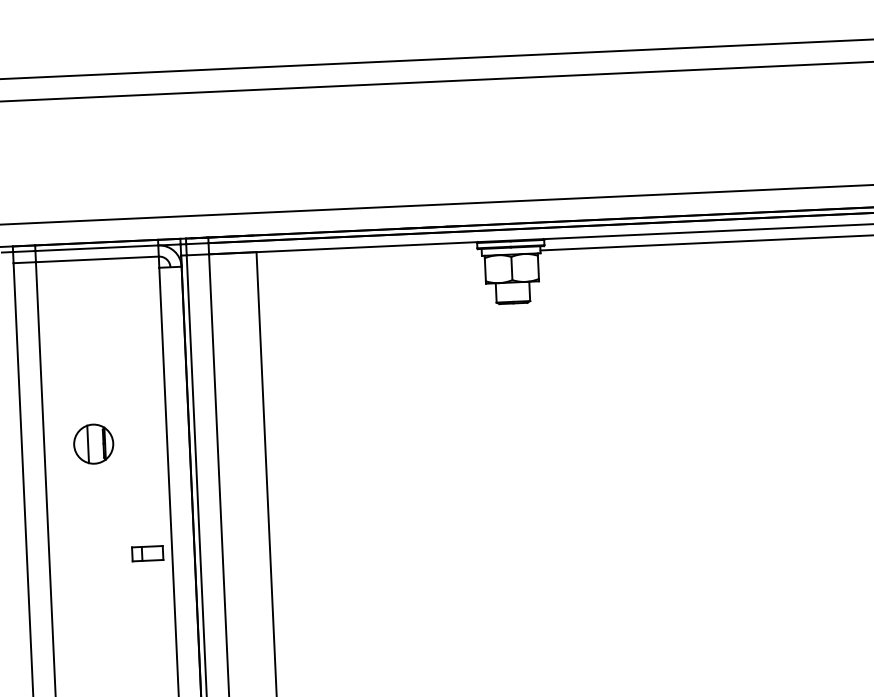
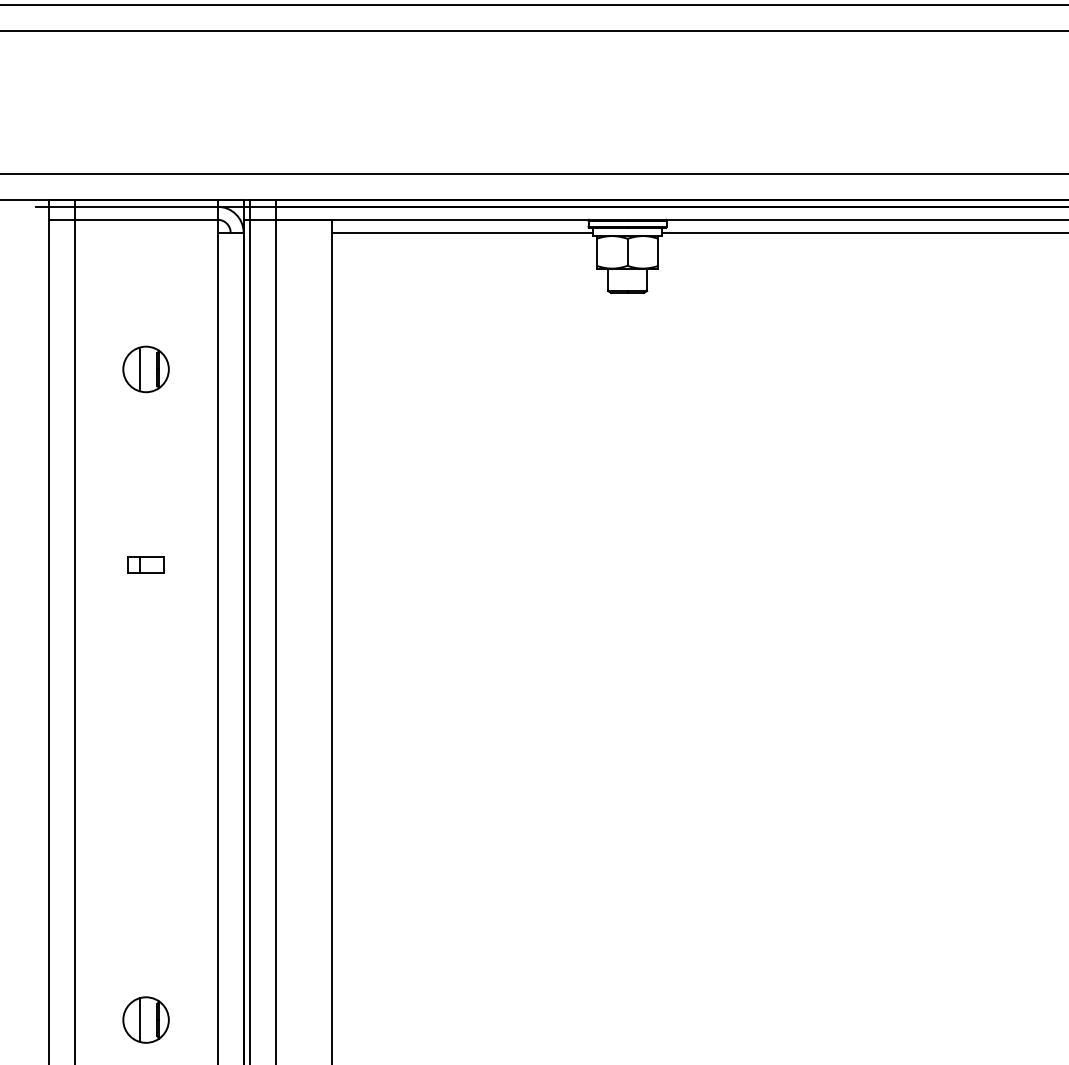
line: (369, 257) -> (462, 232), added
part: (93, 444) -> (145, 369), moved
part: (147, 553) -> (145, 564), moved

